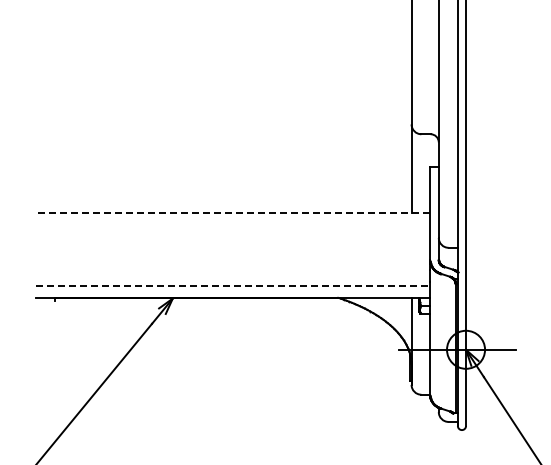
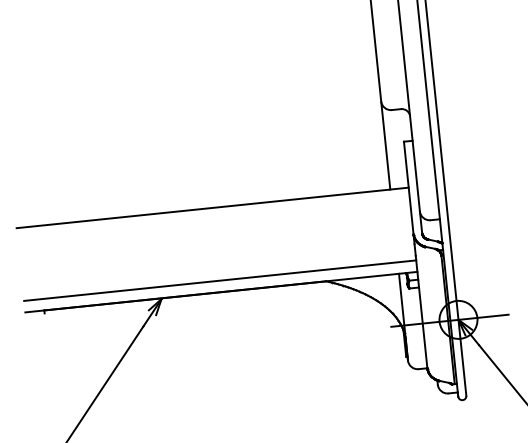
line: (232, 213) -> (212, 208), dashed -> solid
line: (233, 286) -> (220, 280), dashed -> solid

